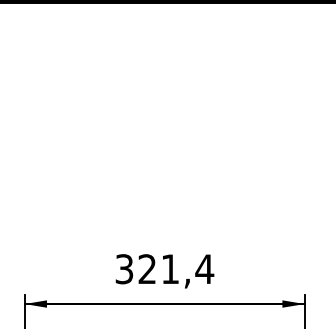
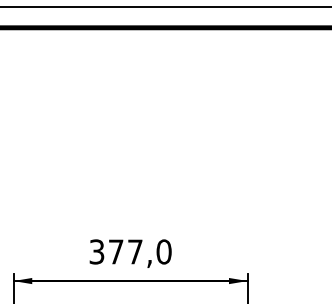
text: (175, 268) -> (139, 251), 321,4 -> 377,0

